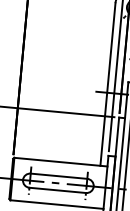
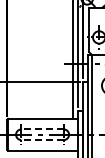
line: (58, 176) -> (42, 129), solid -> dashed
line: (57, 190) -> (42, 140), solid -> dashed

